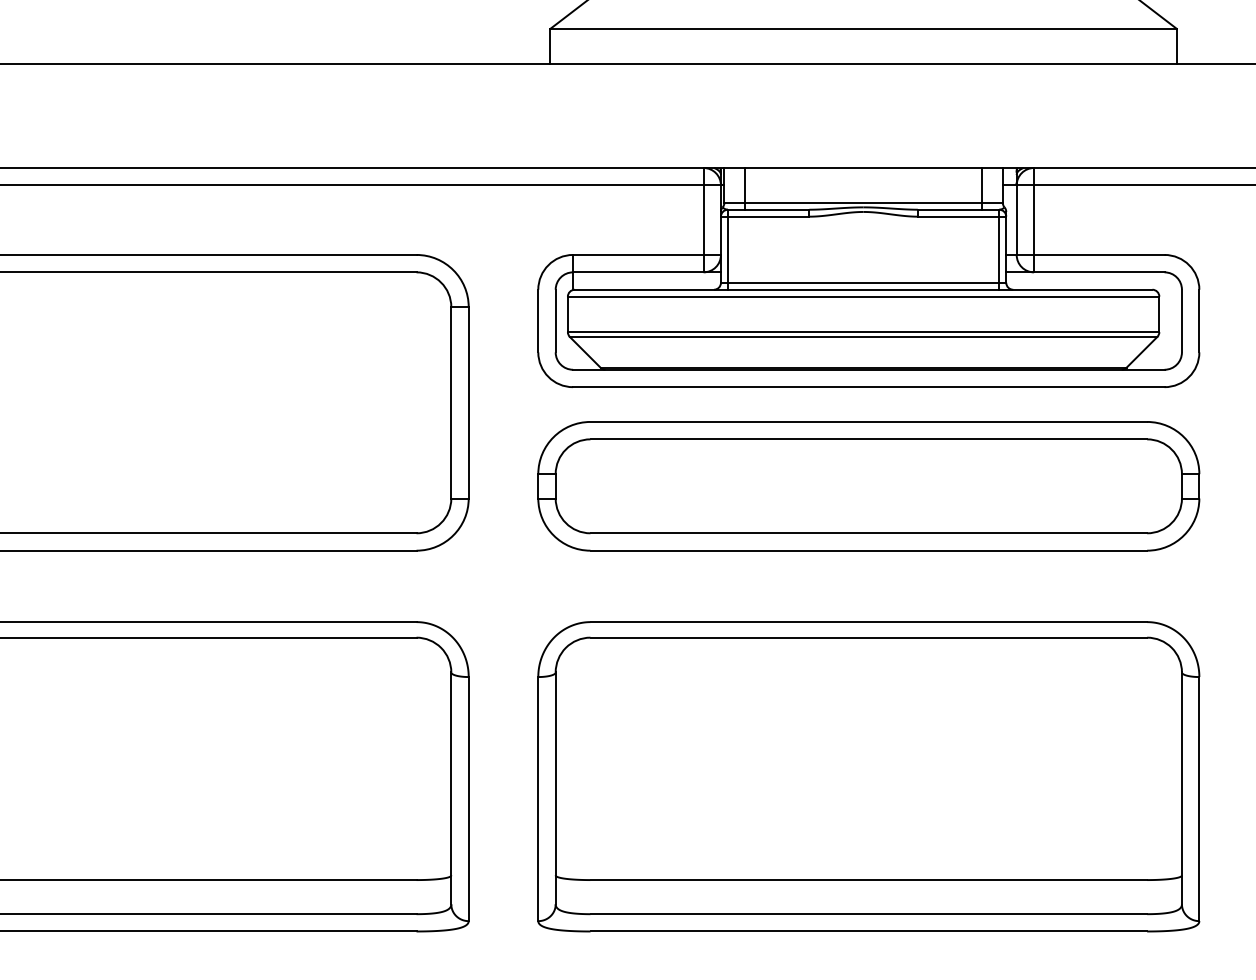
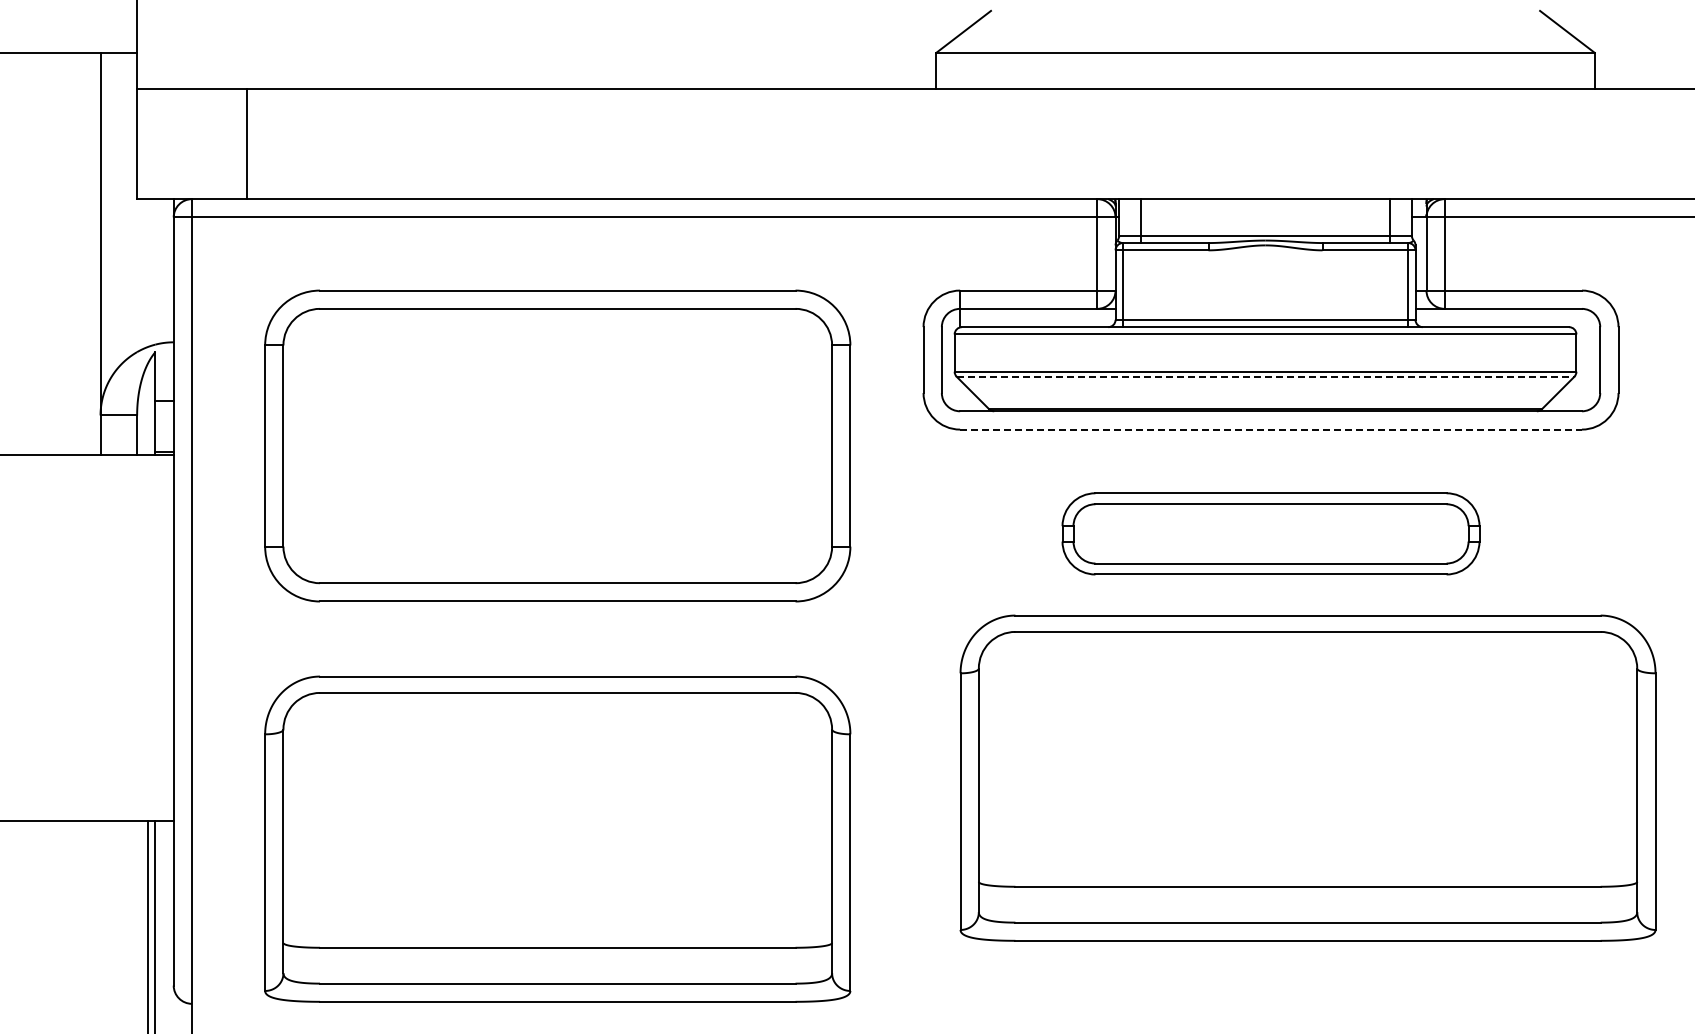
line: (863, 336) -> (1265, 376), solid -> dashed
line: (869, 387) -> (1271, 429), solid -> dashed
part: (868, 486) -> (1270, 533), size x0.6
part: (868, 776) -> (1307, 777), moved

